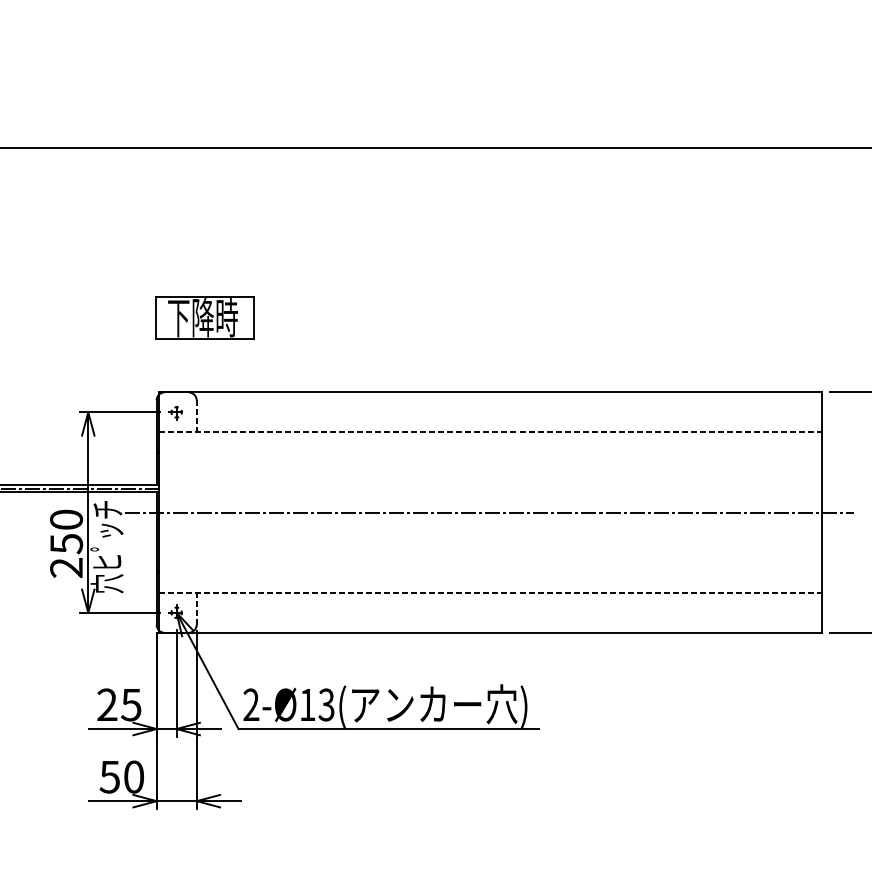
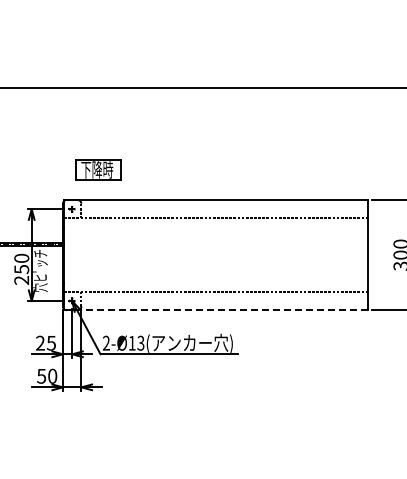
part: (205, 316) -> (98, 169), moved
line: (489, 513) -> (215, 255), removed
line: (489, 633) -> (215, 310), solid -> dashed

